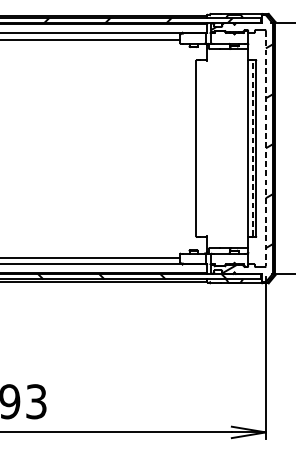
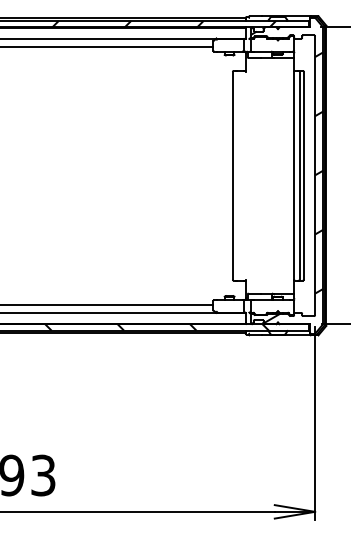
line: (252, 148) -> (299, 175), dashed -> solid
line: (266, 149) -> (315, 176), dashed -> solid

